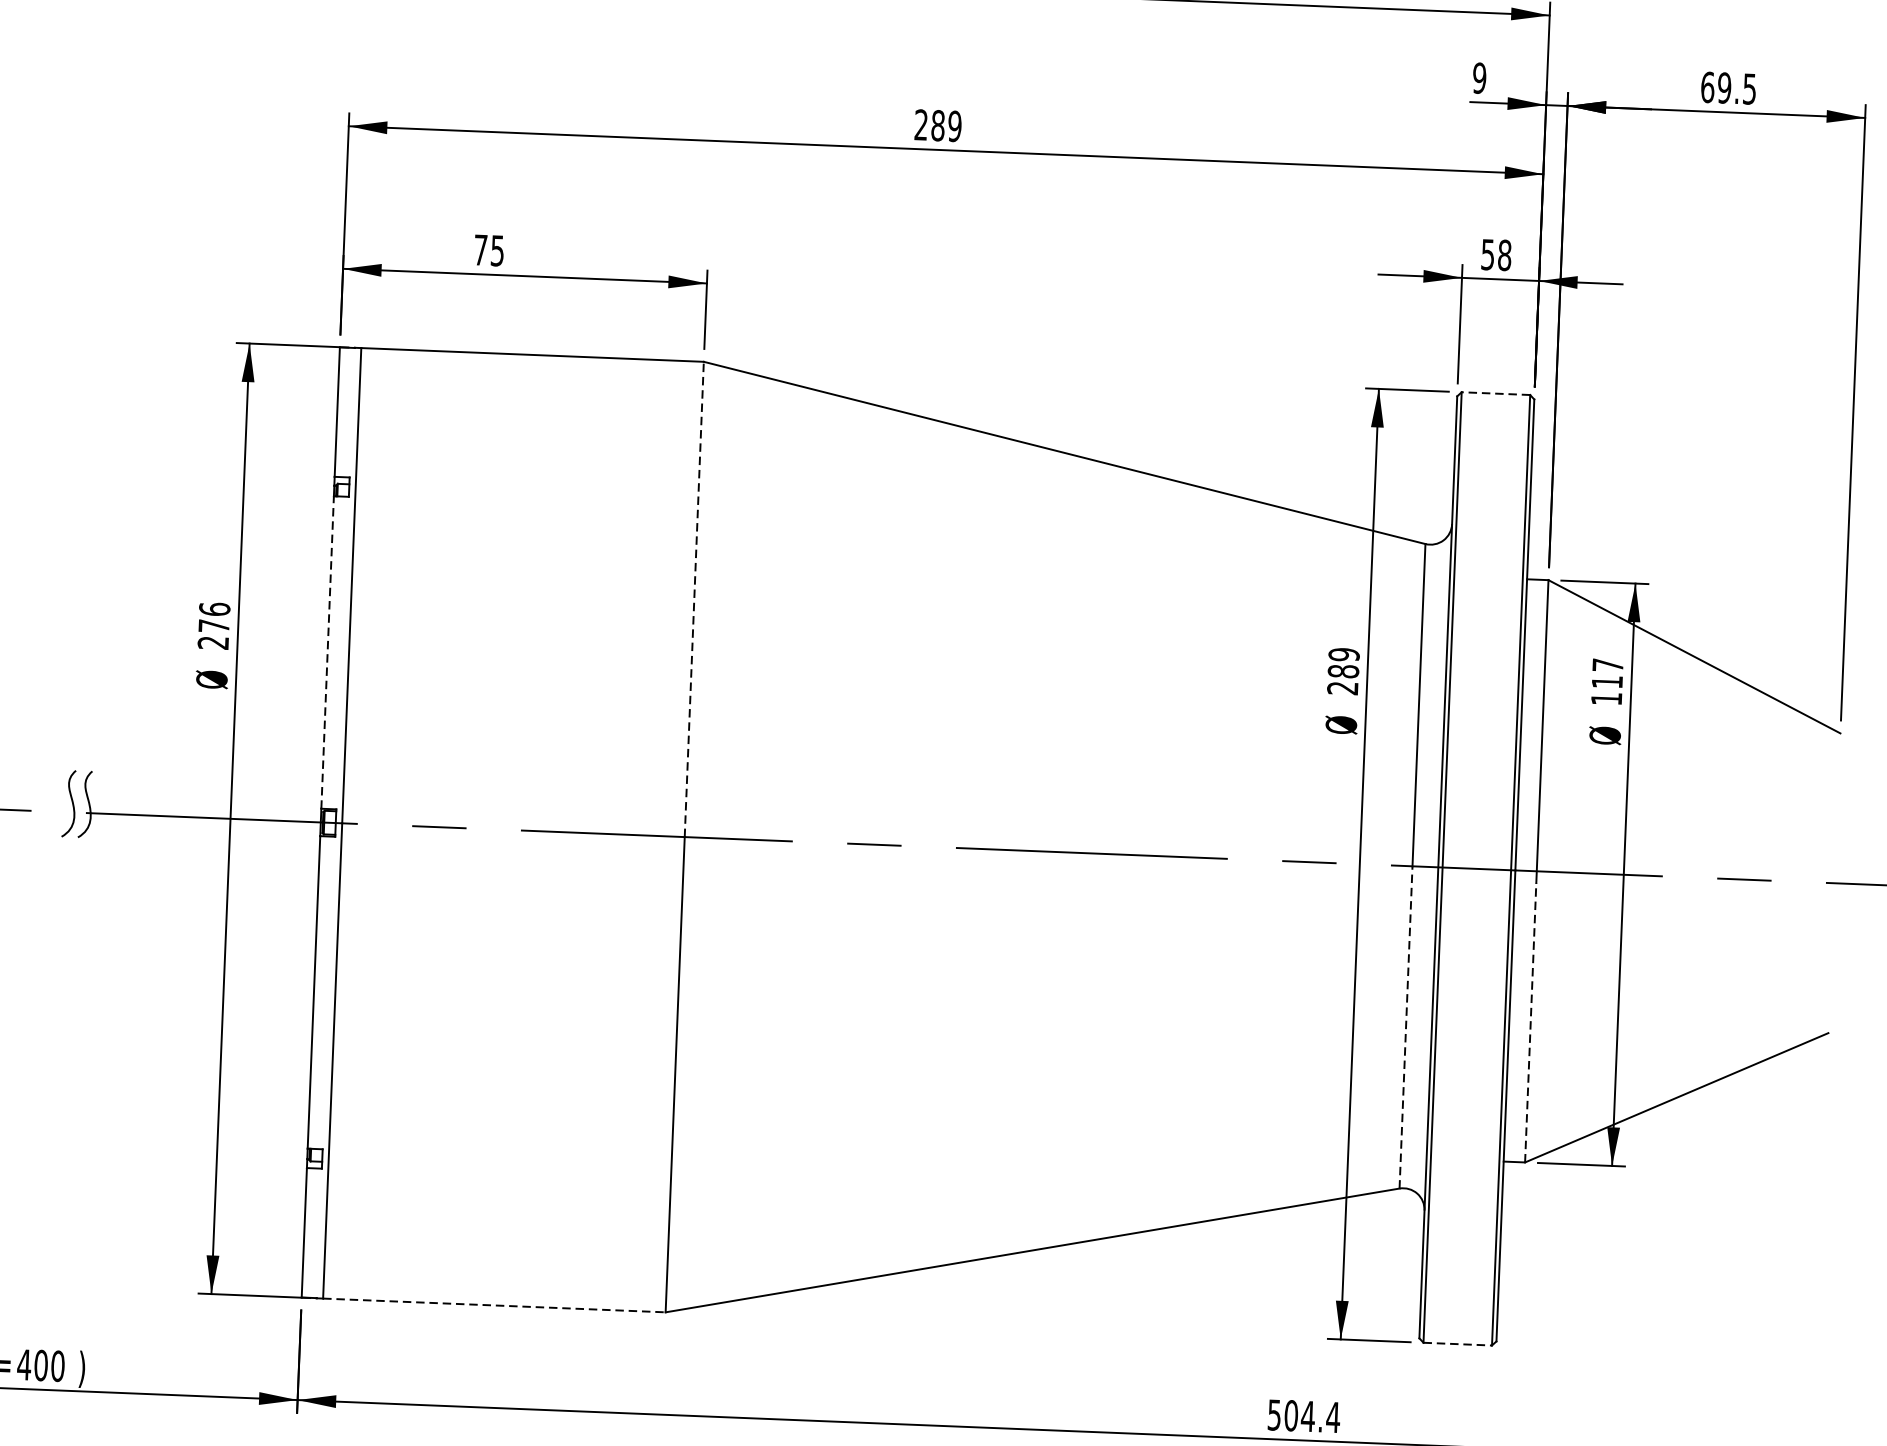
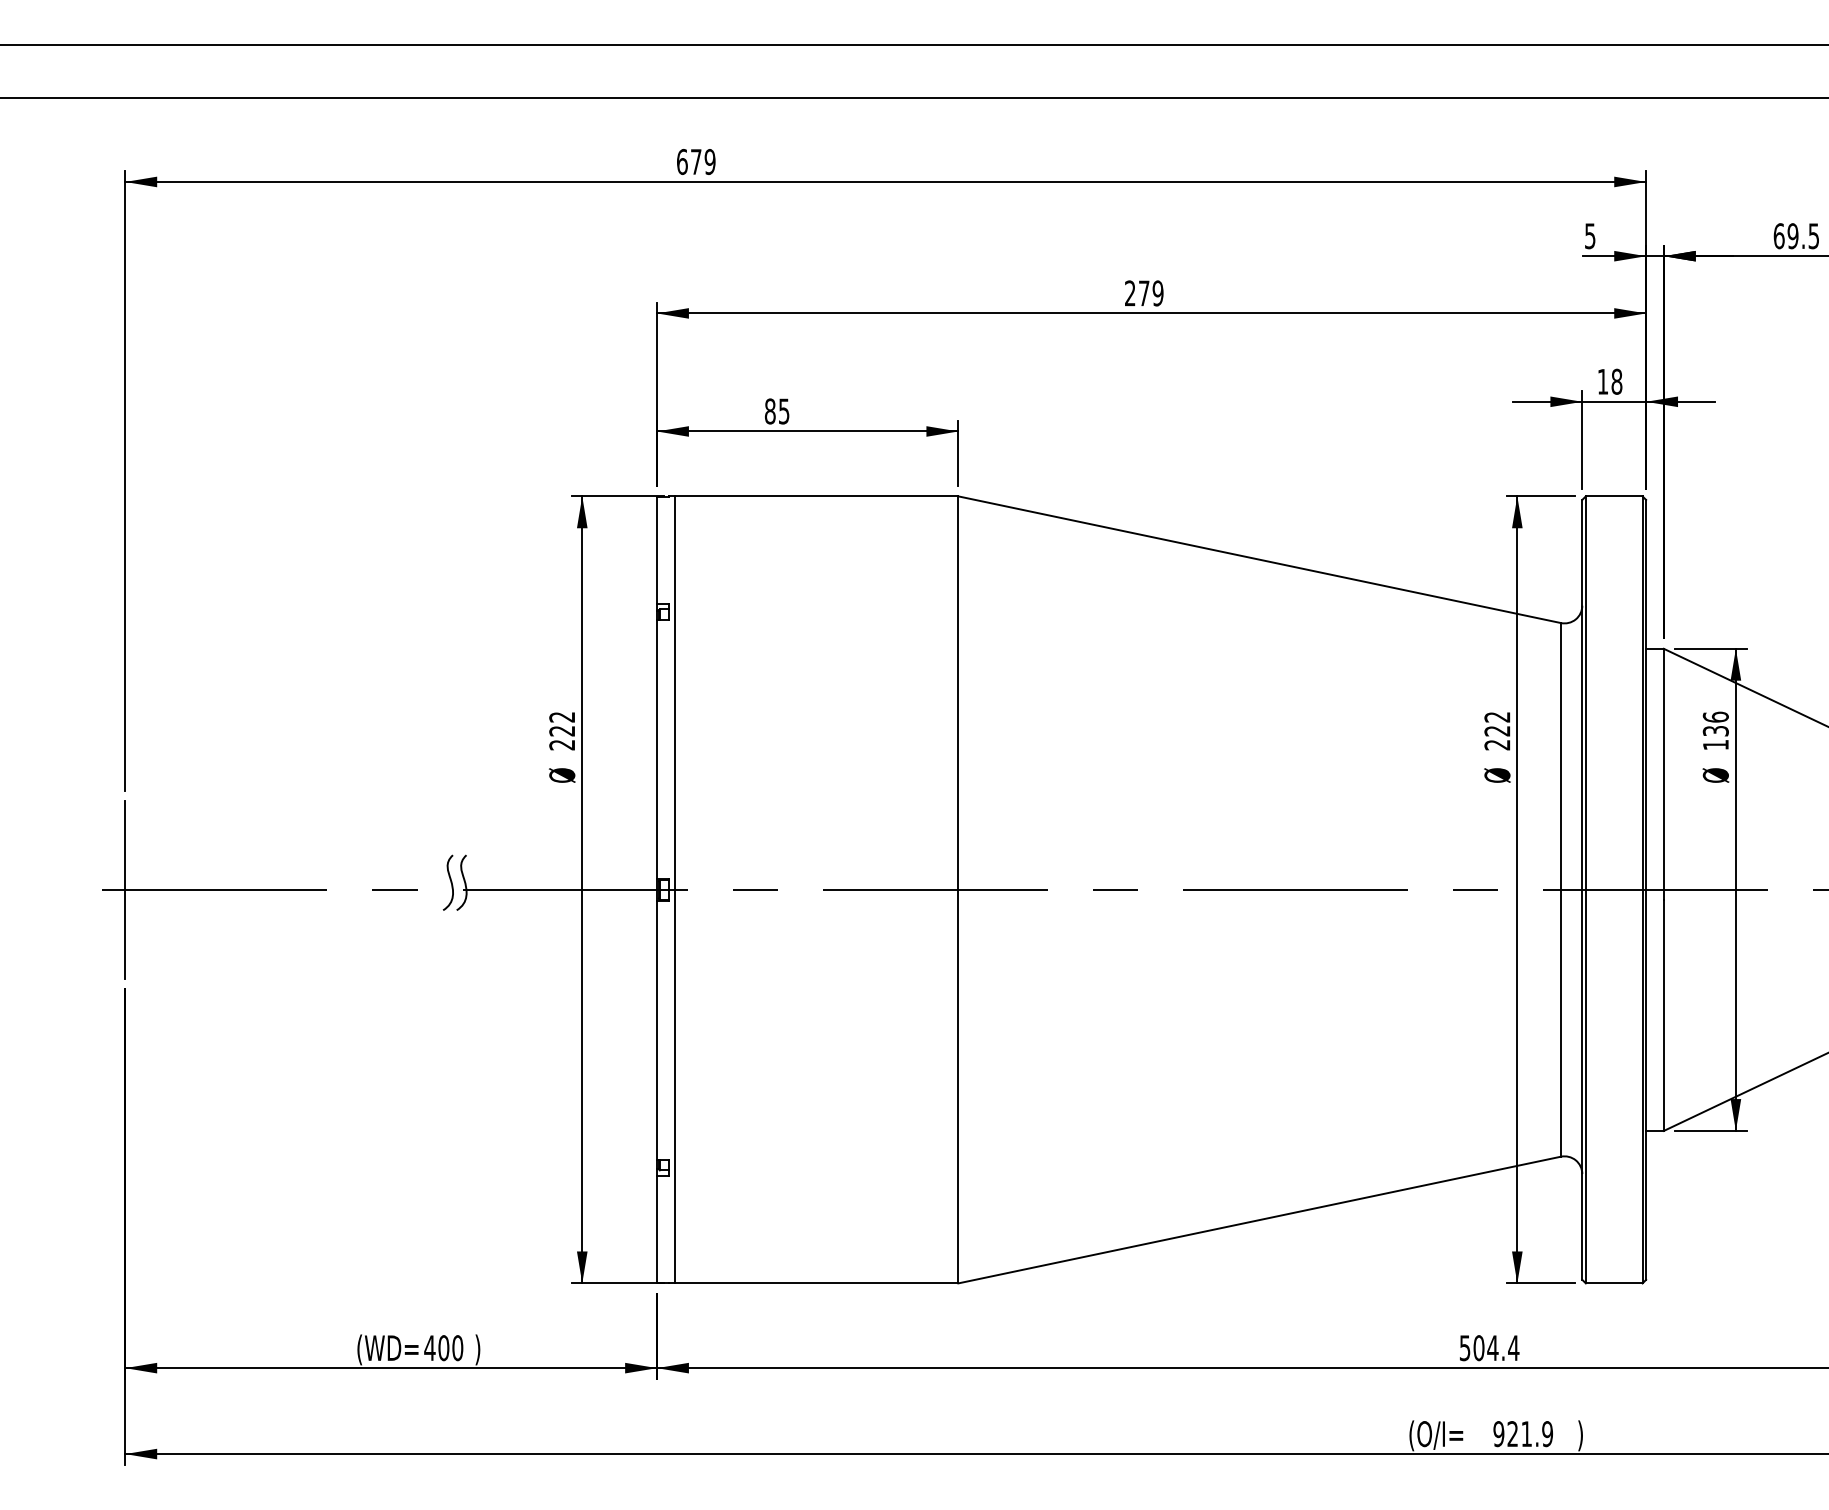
text: (1478, 77) -> (1589, 235), 9 -> 5
text: (937, 125) -> (1143, 293), 289 -> 279
text: (479, 250) -> (769, 411), 75 -> 85
text: (1487, 254) -> (1602, 381), 58 -> 18
line: (1495, 393) -> (1613, 496), dashed -> solid
line: (694, 599) -> (958, 693), dashed -> solid
text: (214, 616) -> (562, 723), 276 -> 222
line: (328, 651) -> (657, 748), dashed -> solid
text: (1343, 662) -> (1497, 723), 289 -> 222
text: (1607, 672) -> (1715, 723), 117 -> 136
line: (1530, 1022) -> (1663, 1015), dashed -> solid
line: (1405, 1026) -> (1560, 1022), dashed -> solid
line: (494, 1305) -> (816, 1283), dashed -> solid
line: (1458, 1344) -> (1614, 1283), dashed -> solid

